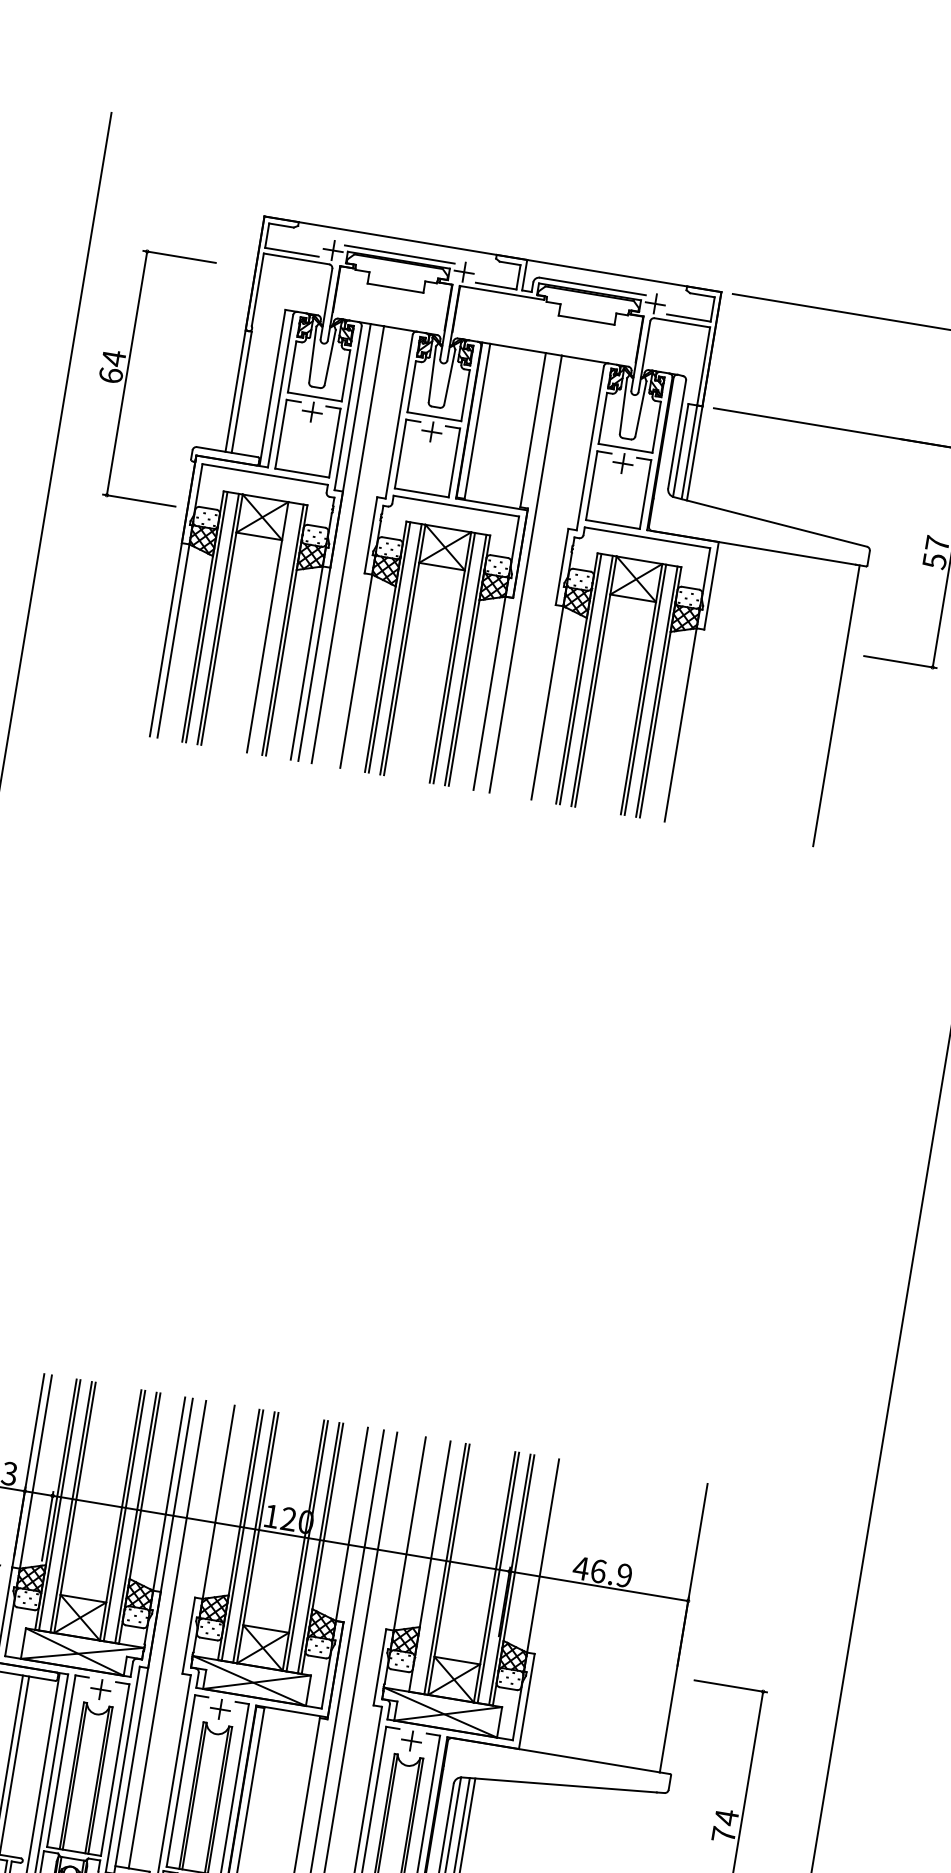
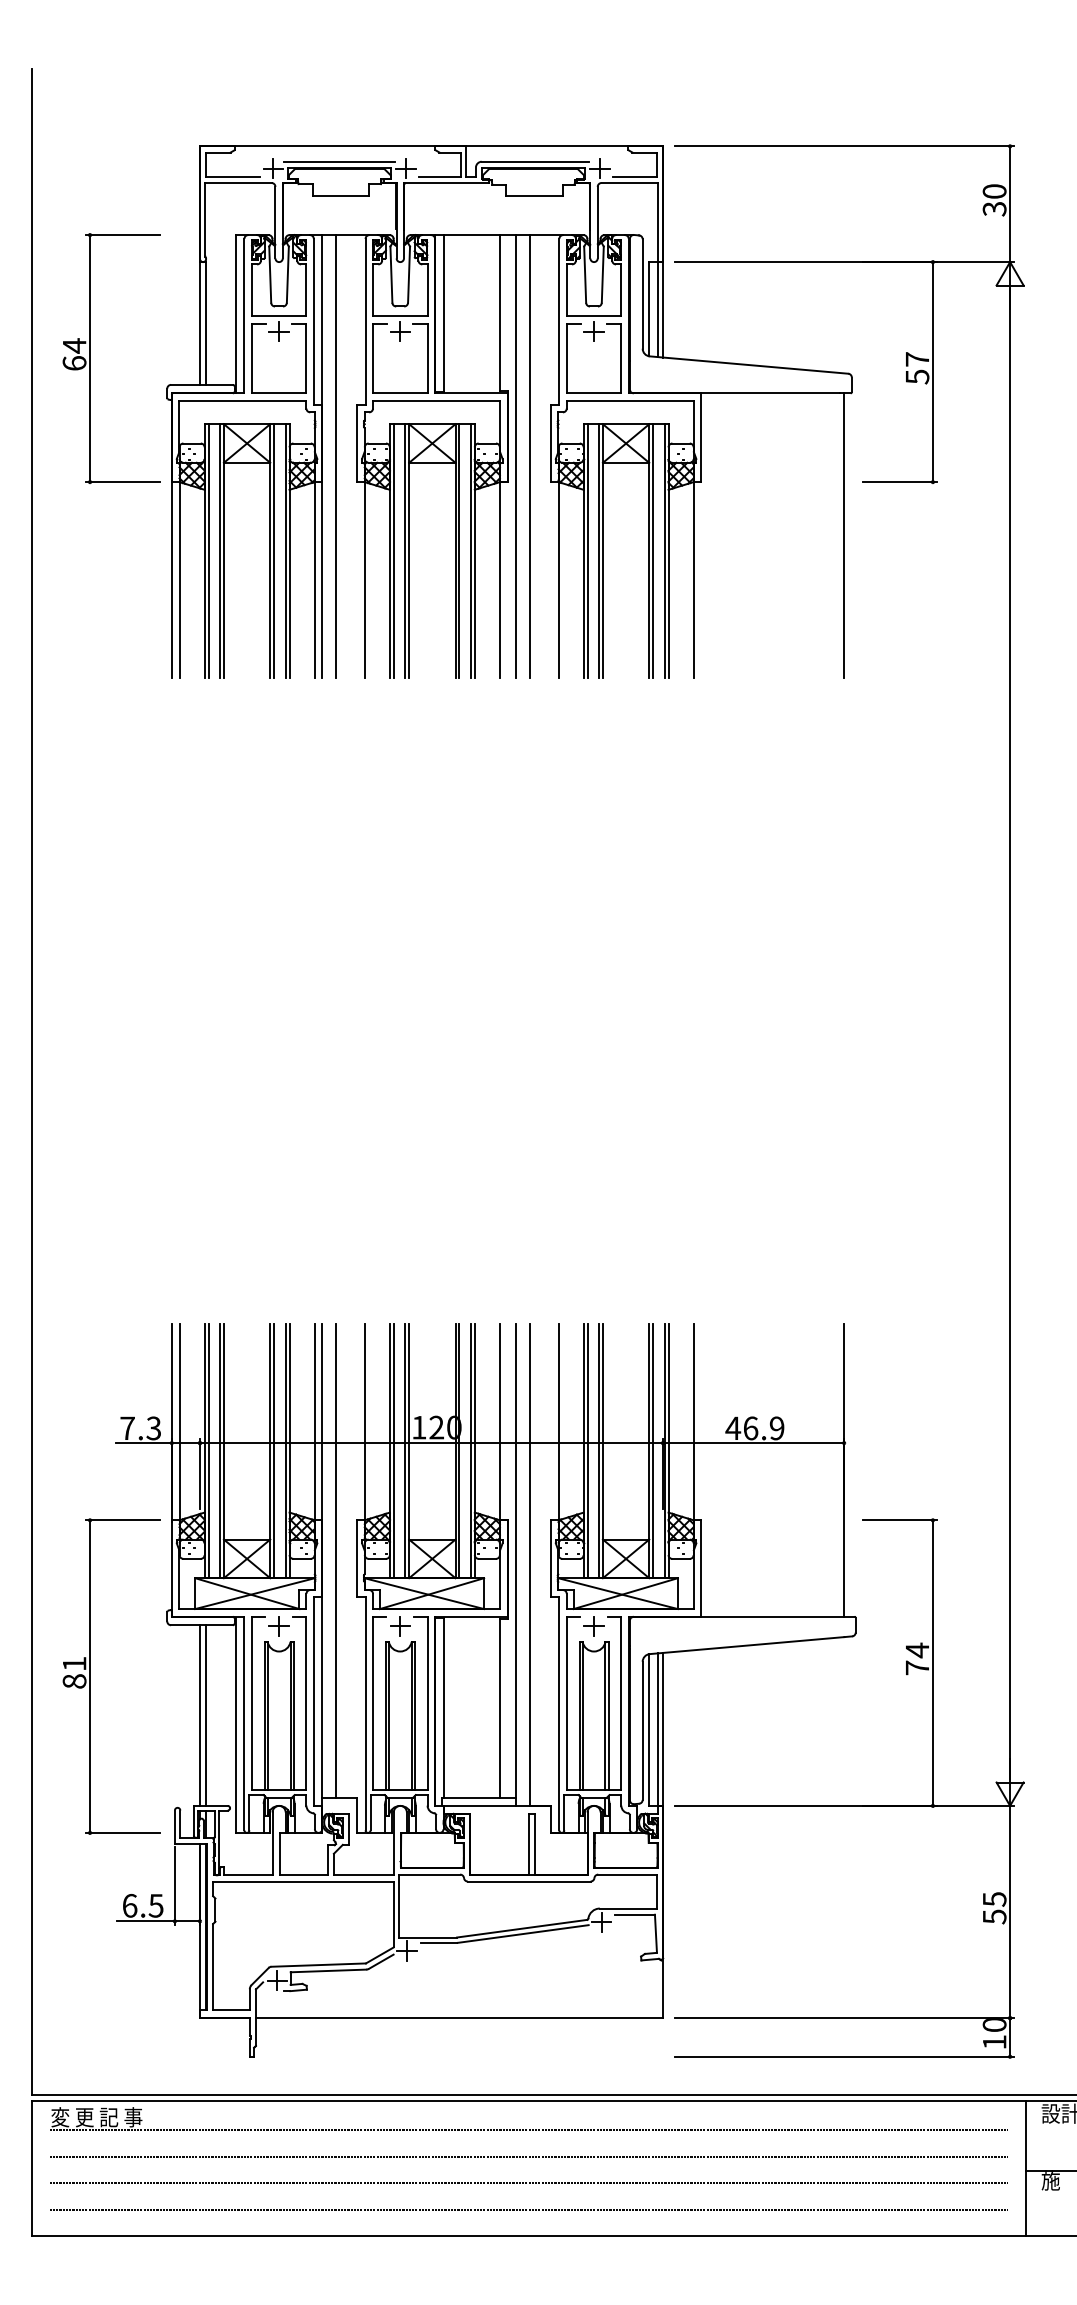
part: (127, 373) -> (90, 358), moved
line: (538, 576) -> (529, 456), added
line: (271, 627) -> (274, 550), added
line: (433, 1567) -> (587, 1451), added

